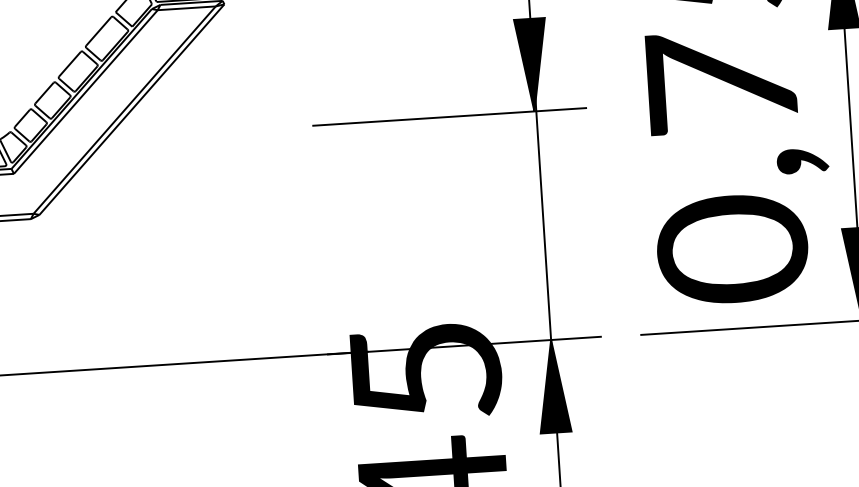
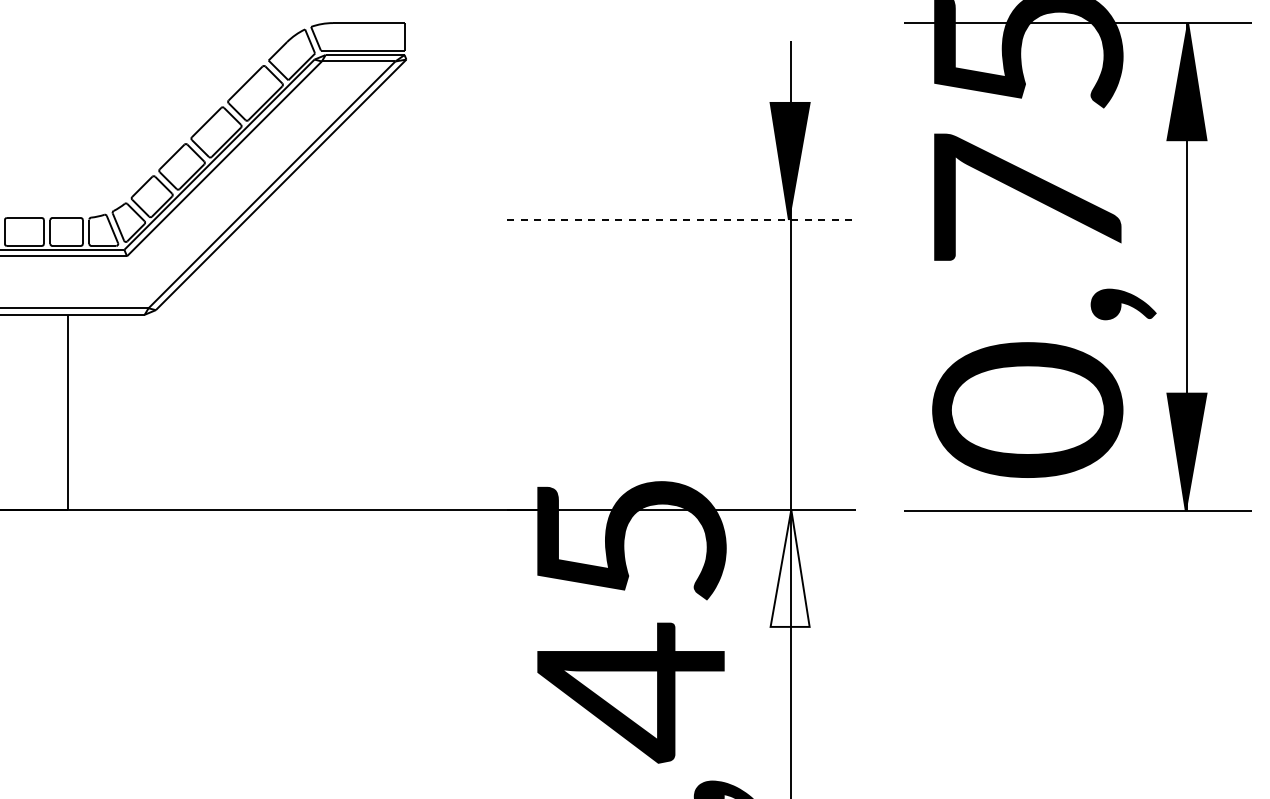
line: (450, 116) -> (682, 219), solid -> dashed
fill: (552, 385) -> (789, 567), removed

